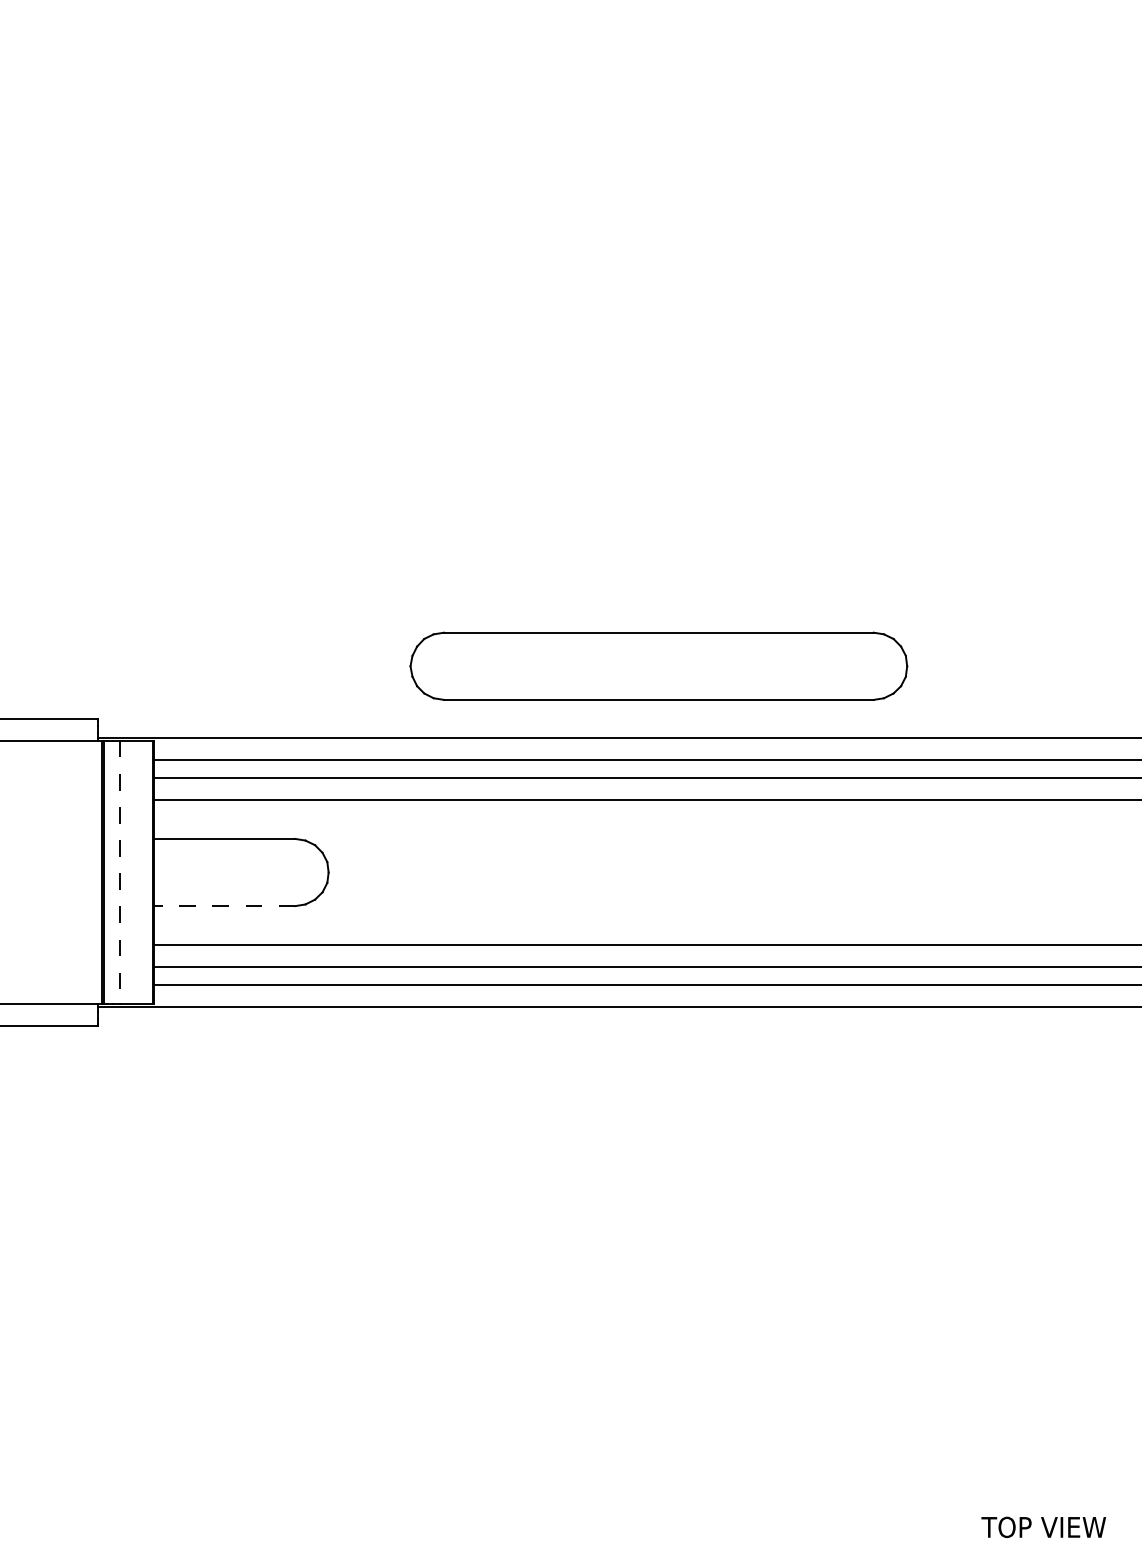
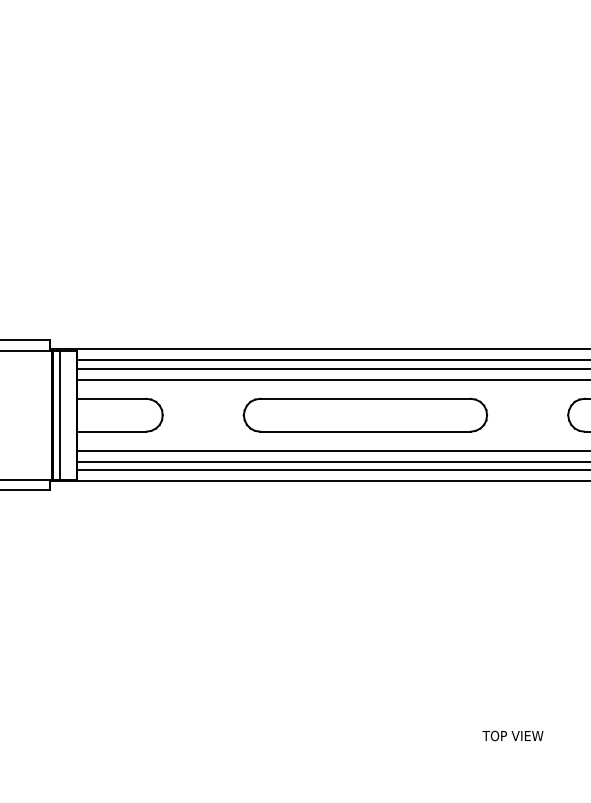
part: (656, 664) -> (364, 414), moved
line: (119, 873) -> (60, 415), dashed -> solid
line: (224, 905) -> (111, 431), dashed -> solid

